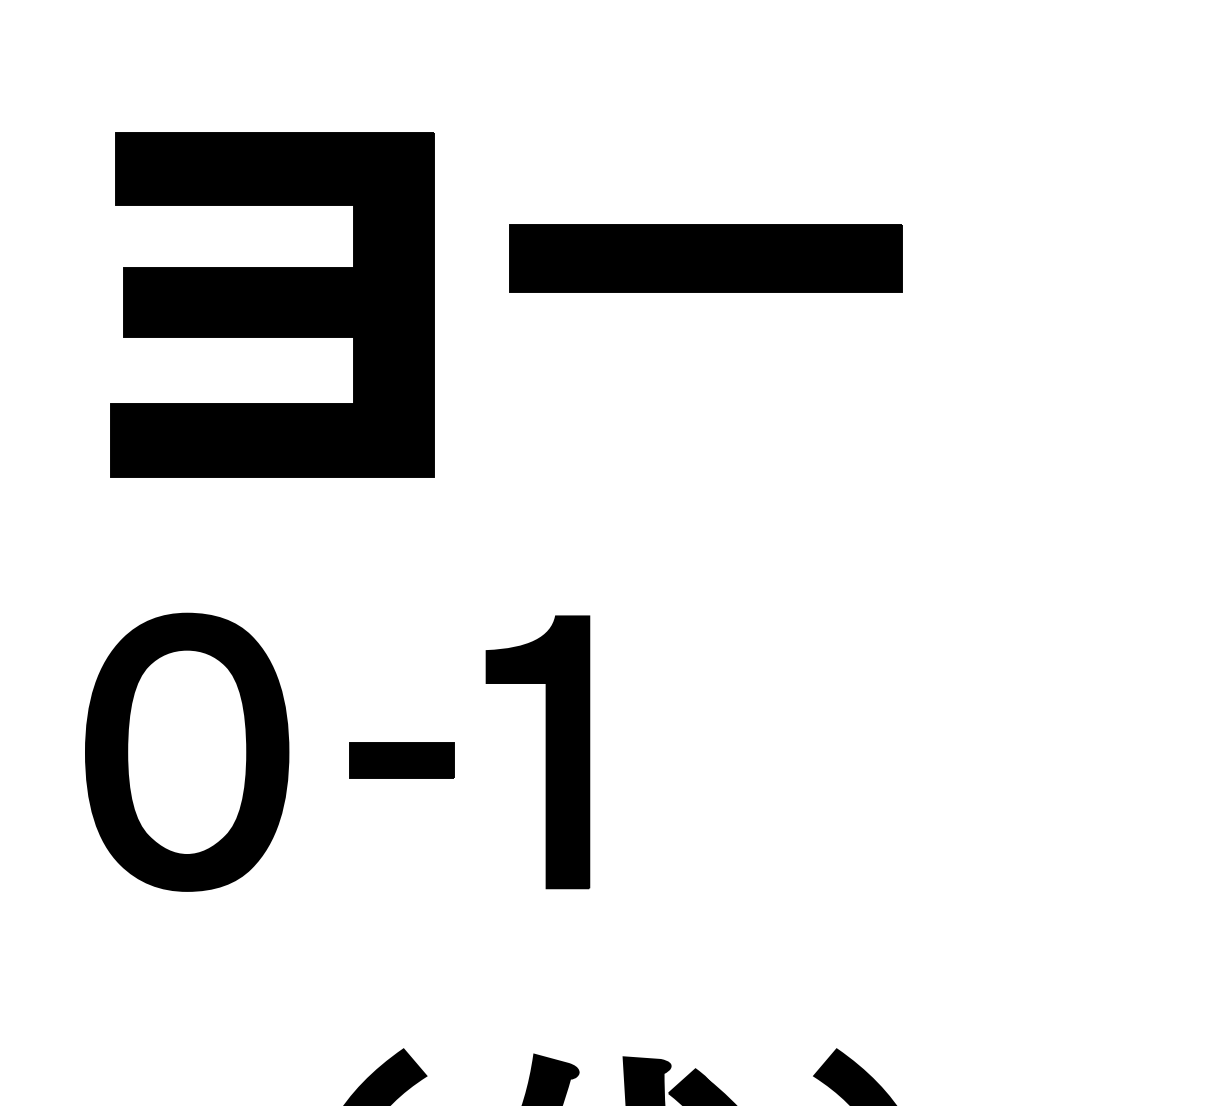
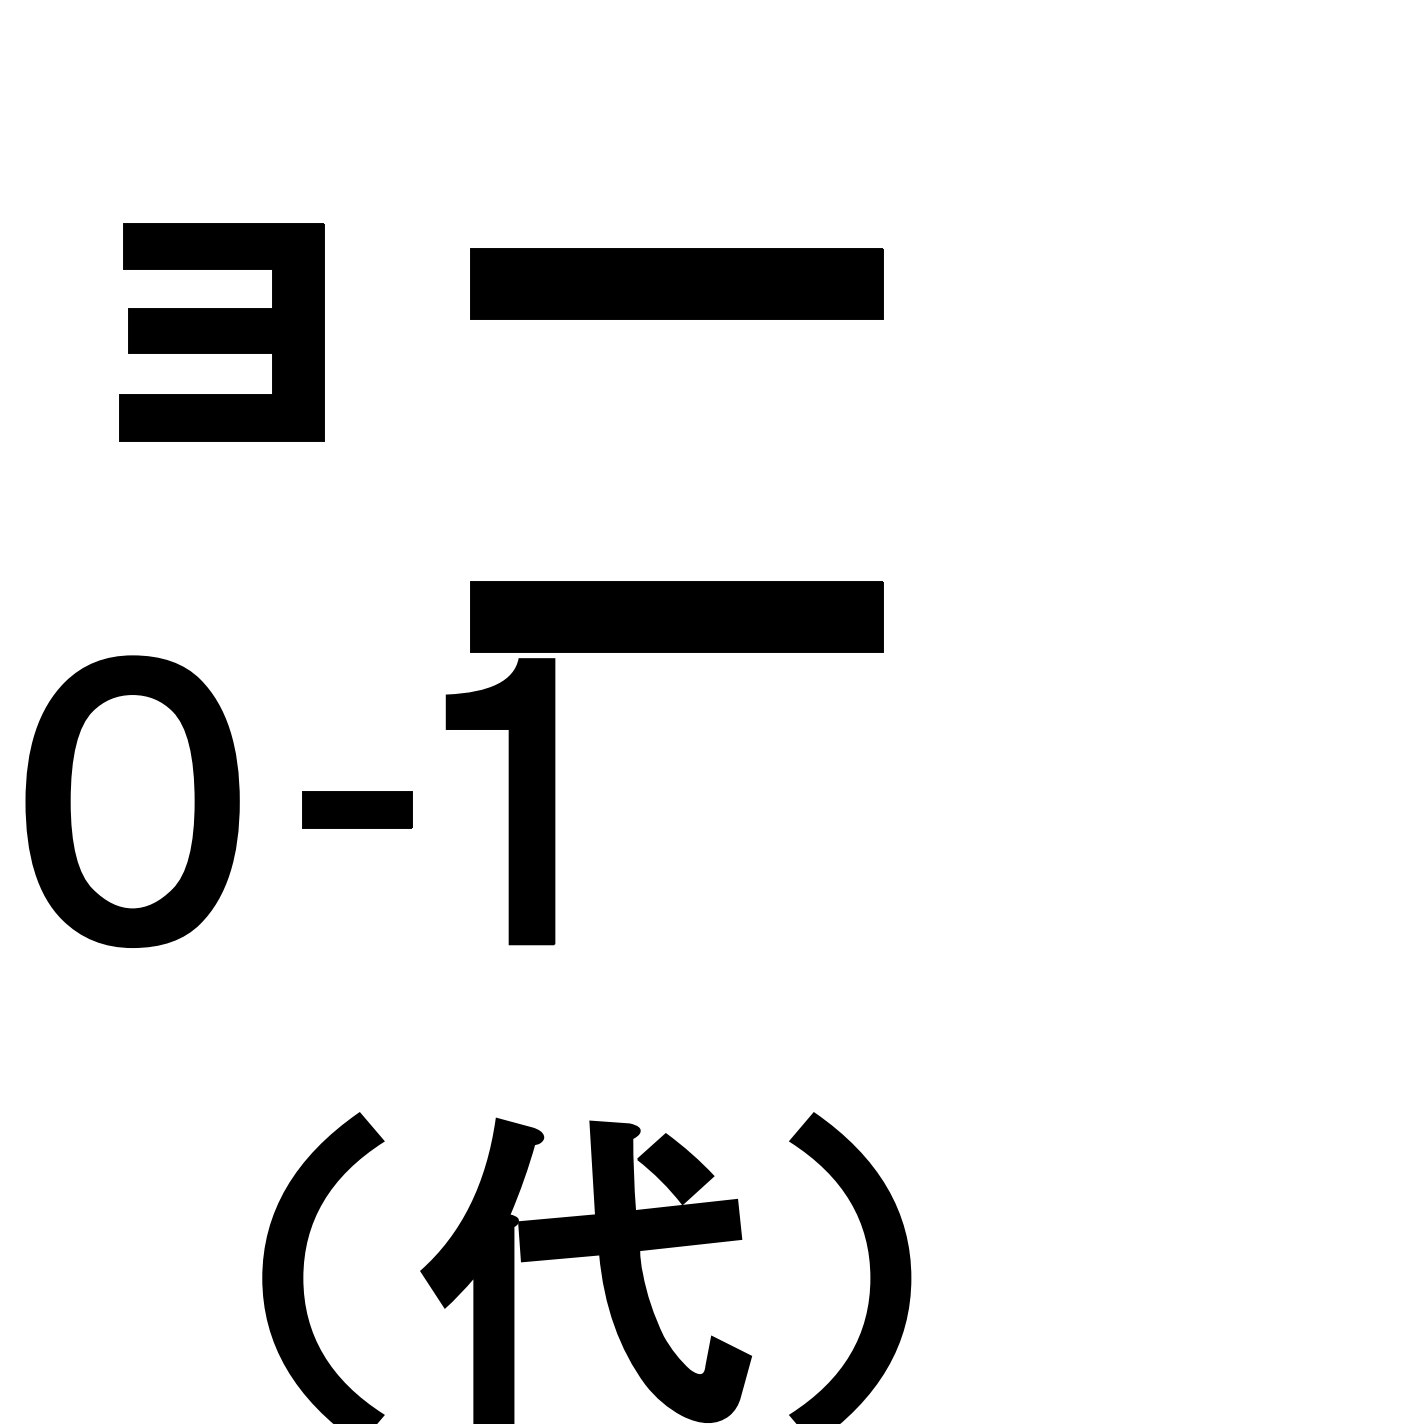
part: (271, 304) -> (221, 332), size x0.6
part: (705, 575) -> (676, 616), added

